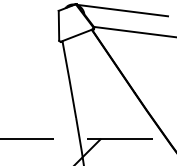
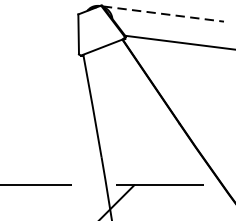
line: (122, 10) -> (163, 13), solid -> dashed

